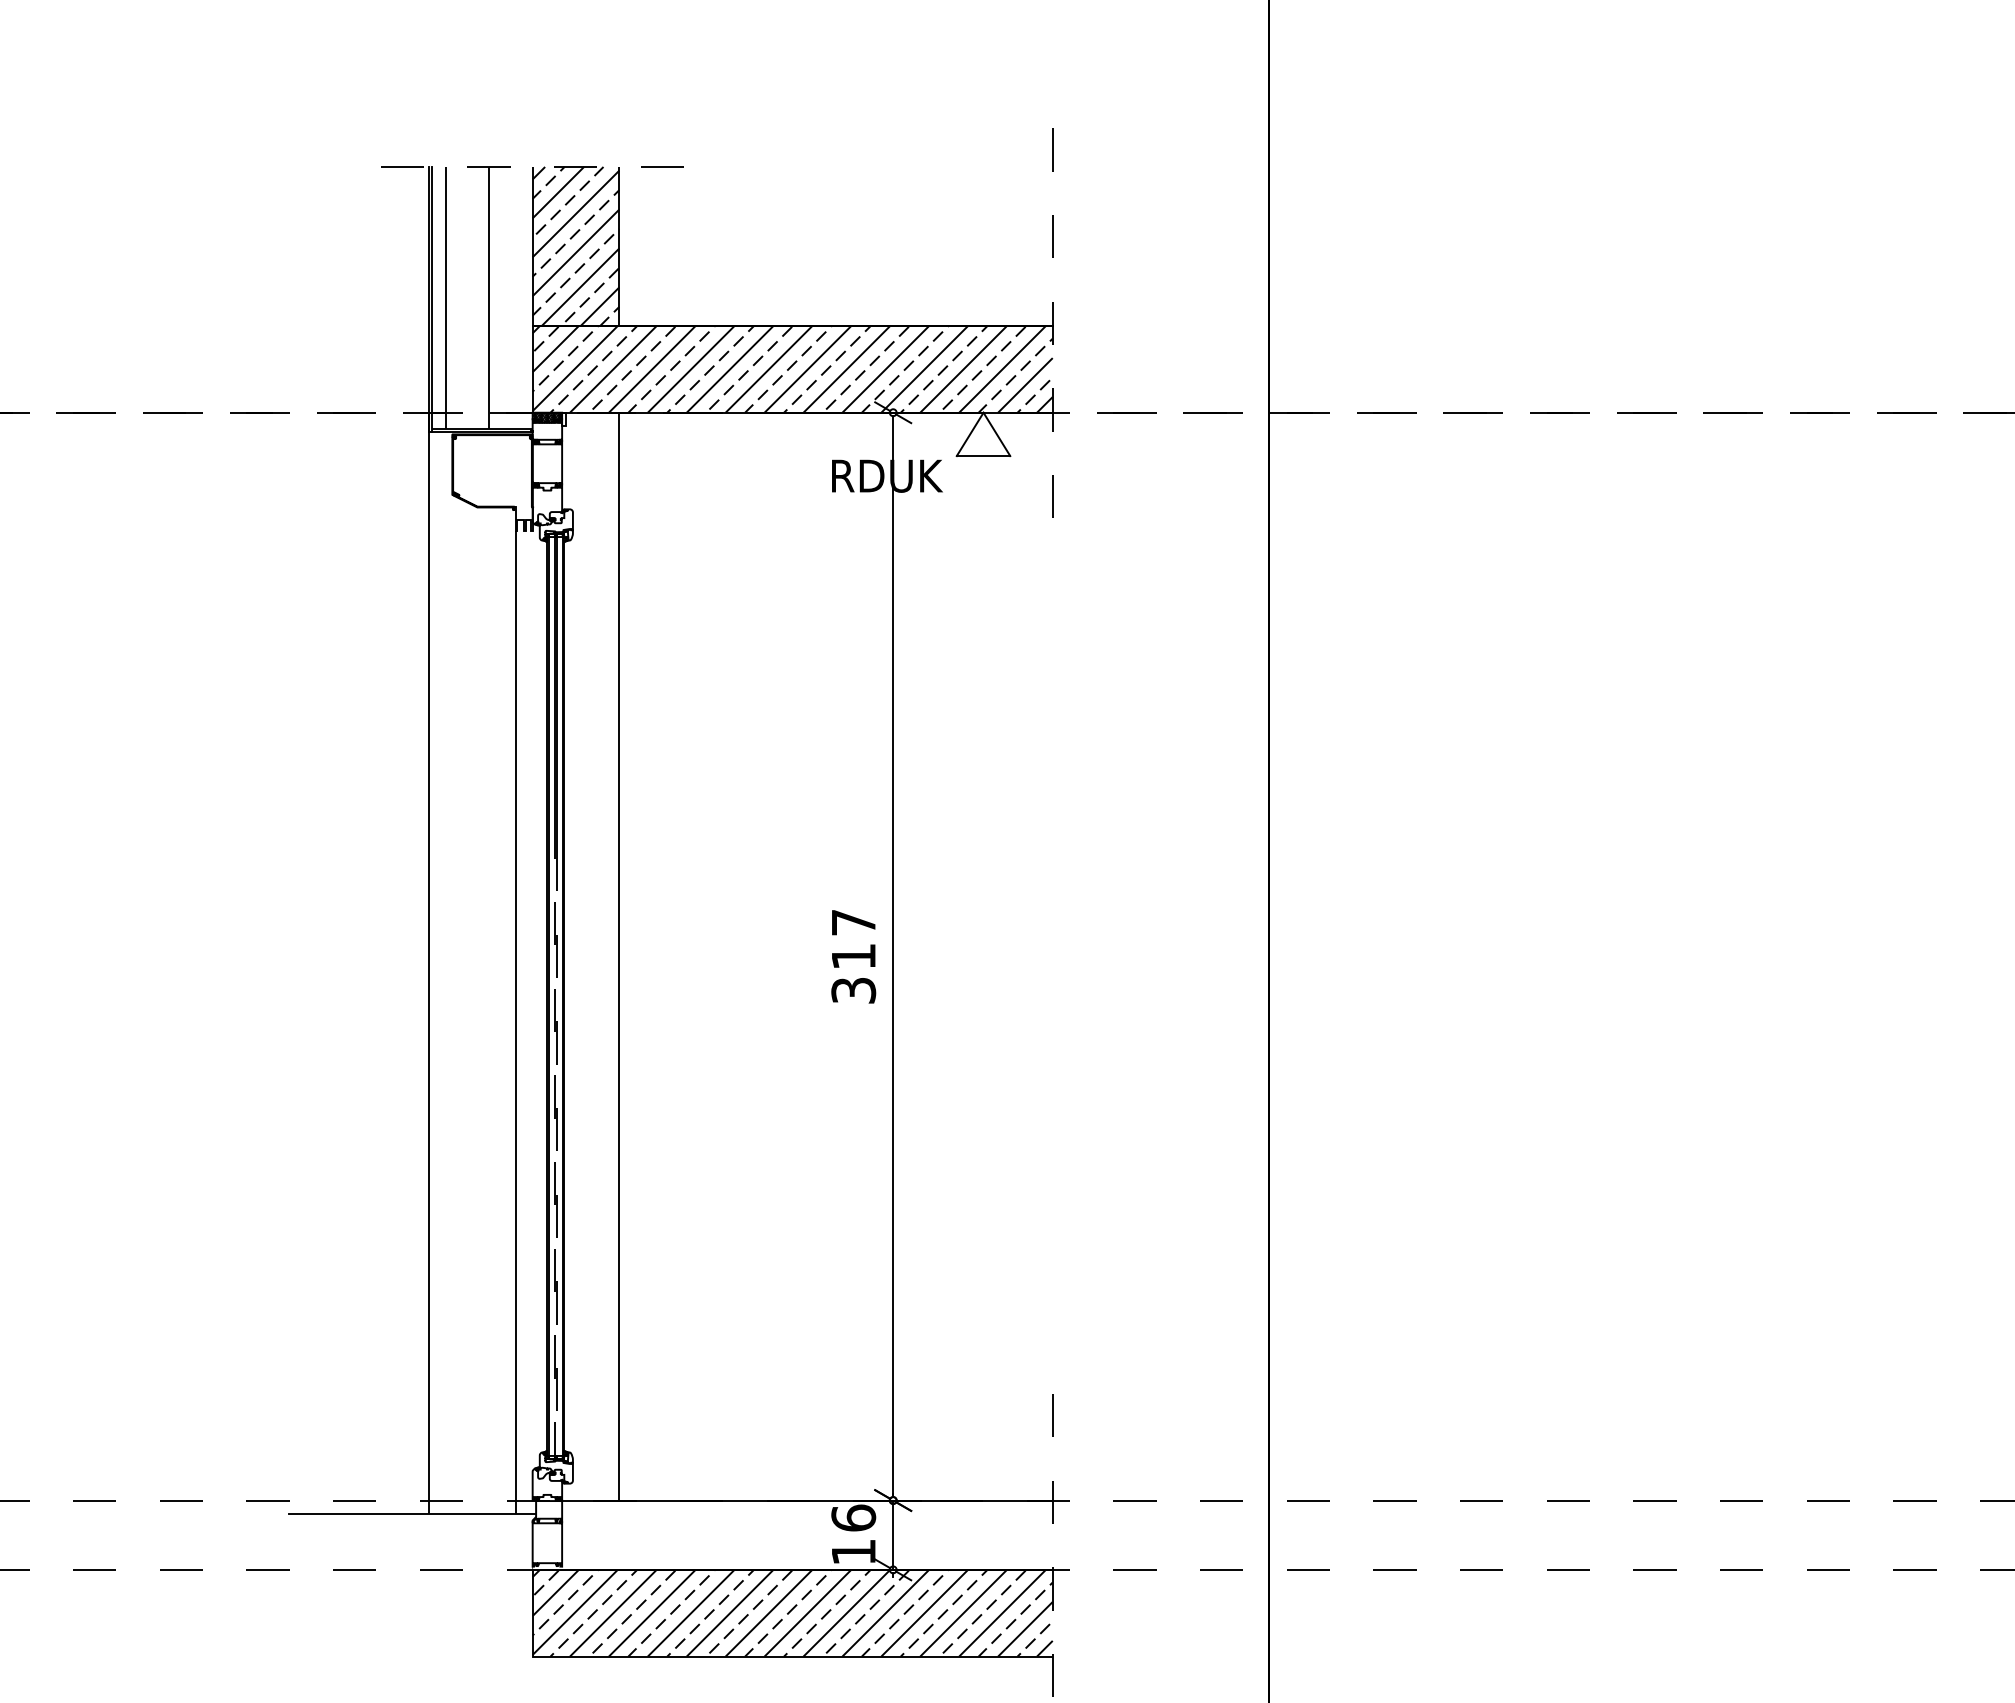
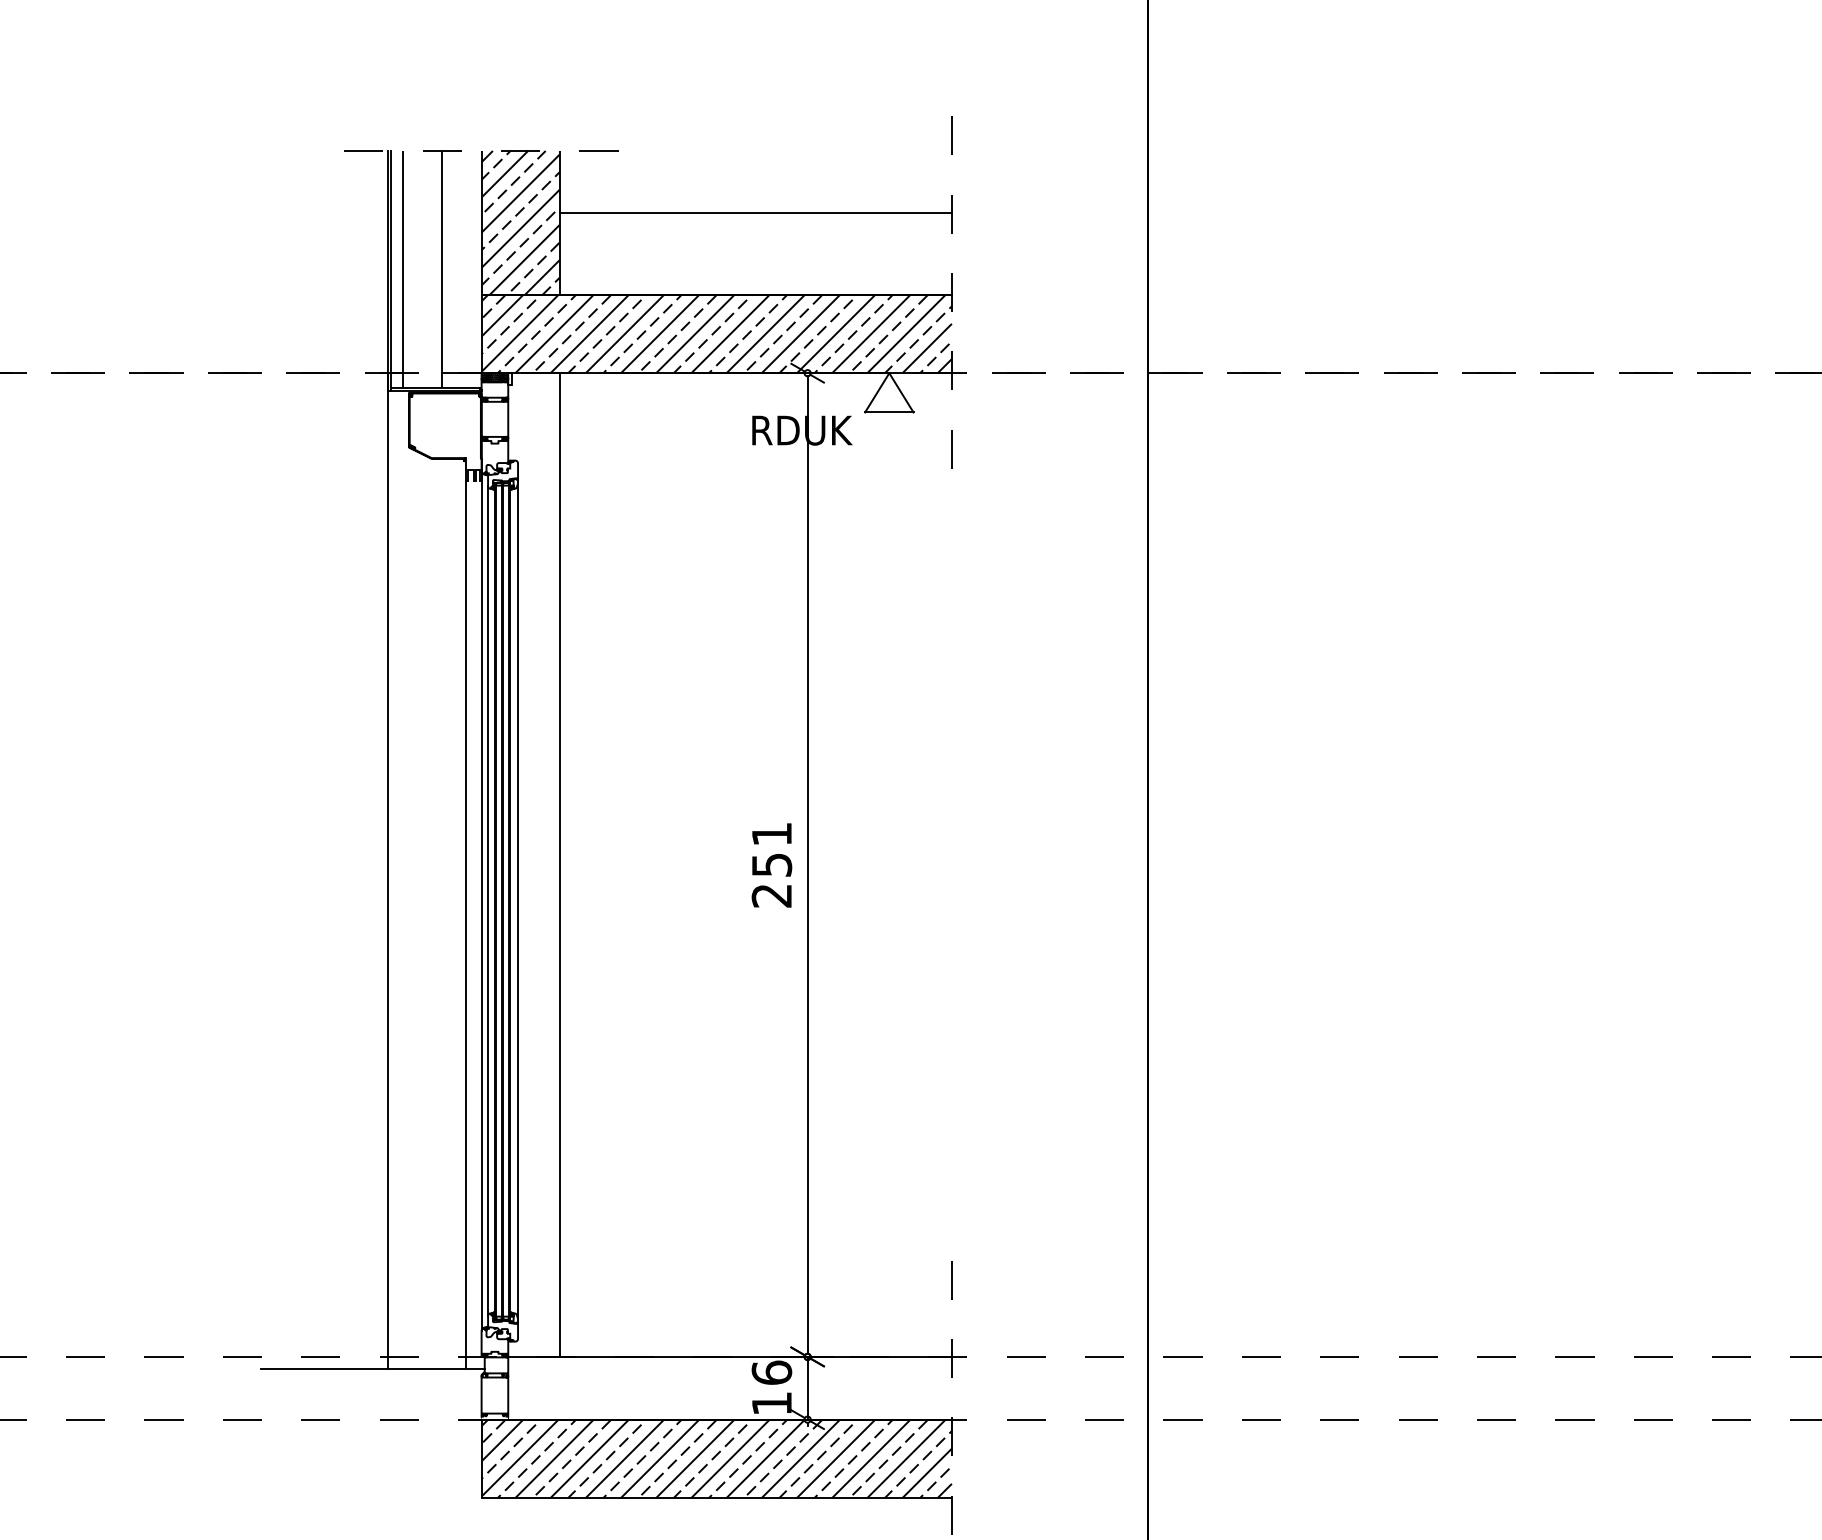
line: (835, 235) -> (755, 212), added
text: (853, 956) -> (771, 864), 317 -> 251
line: (532, 996) -> (481, 901), added
line: (539, 996) -> (487, 901), added
line: (572, 996) -> (517, 901), added
line: (555, 1459) -> (502, 1319), dashed -> solid

